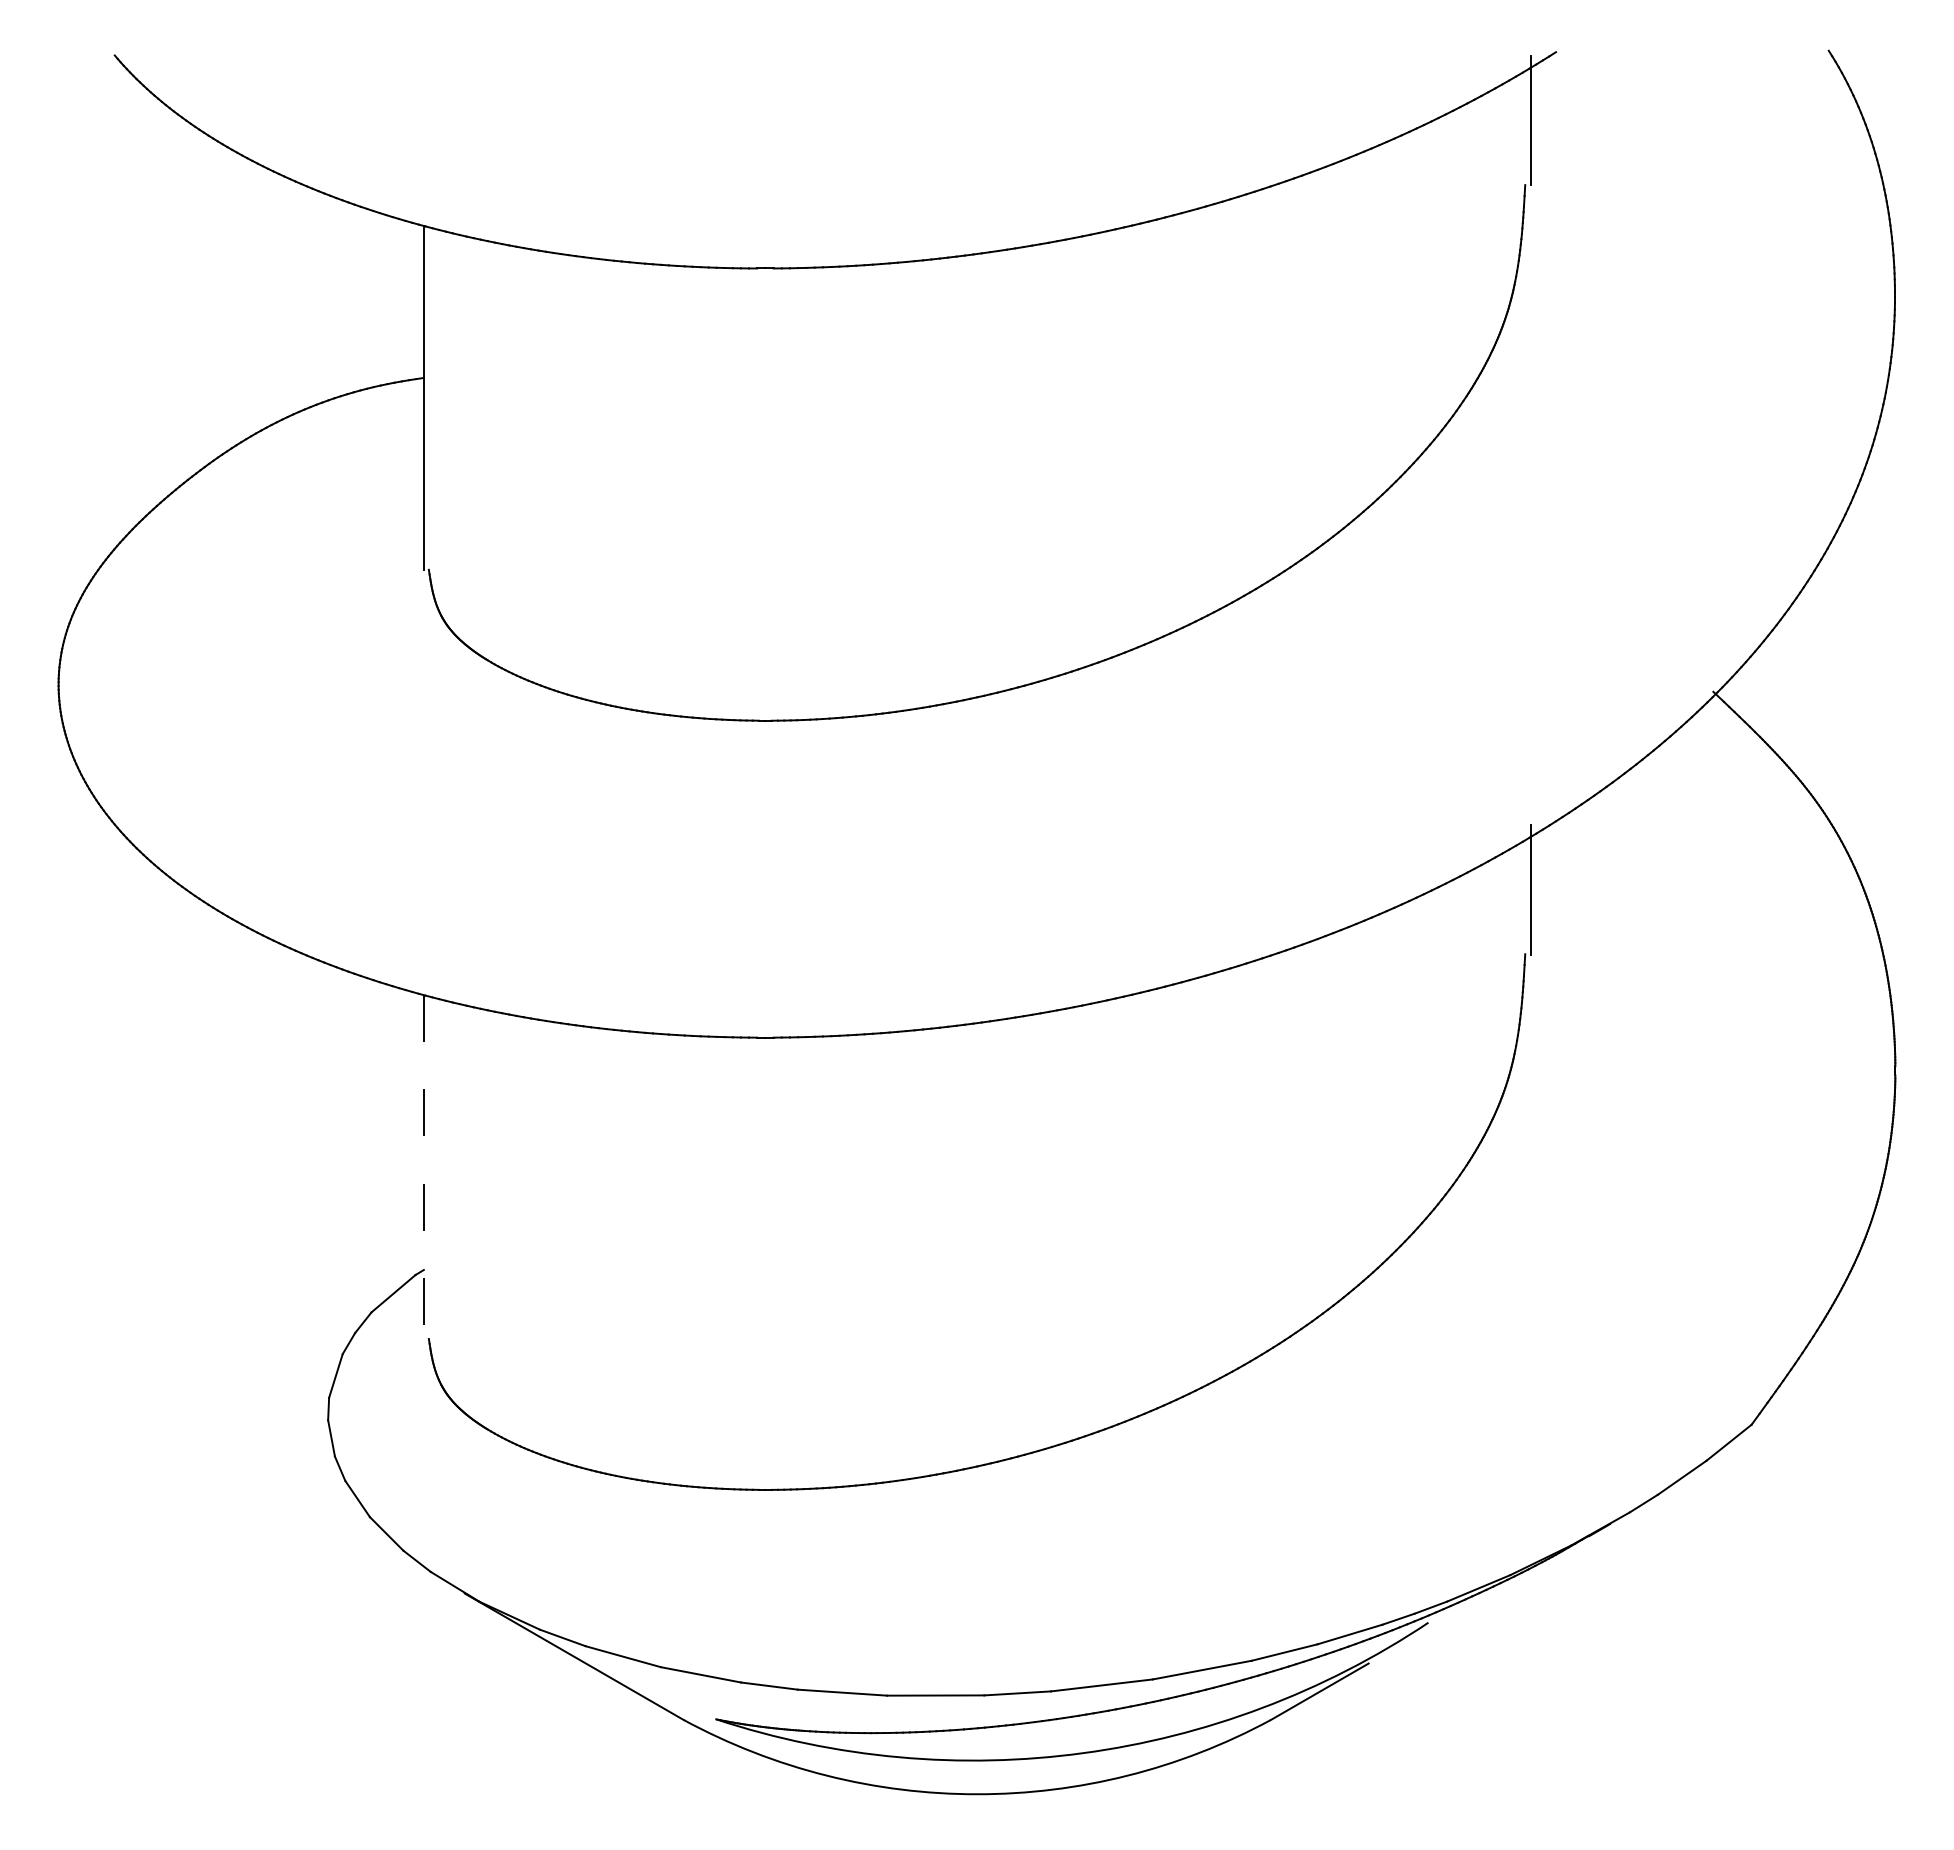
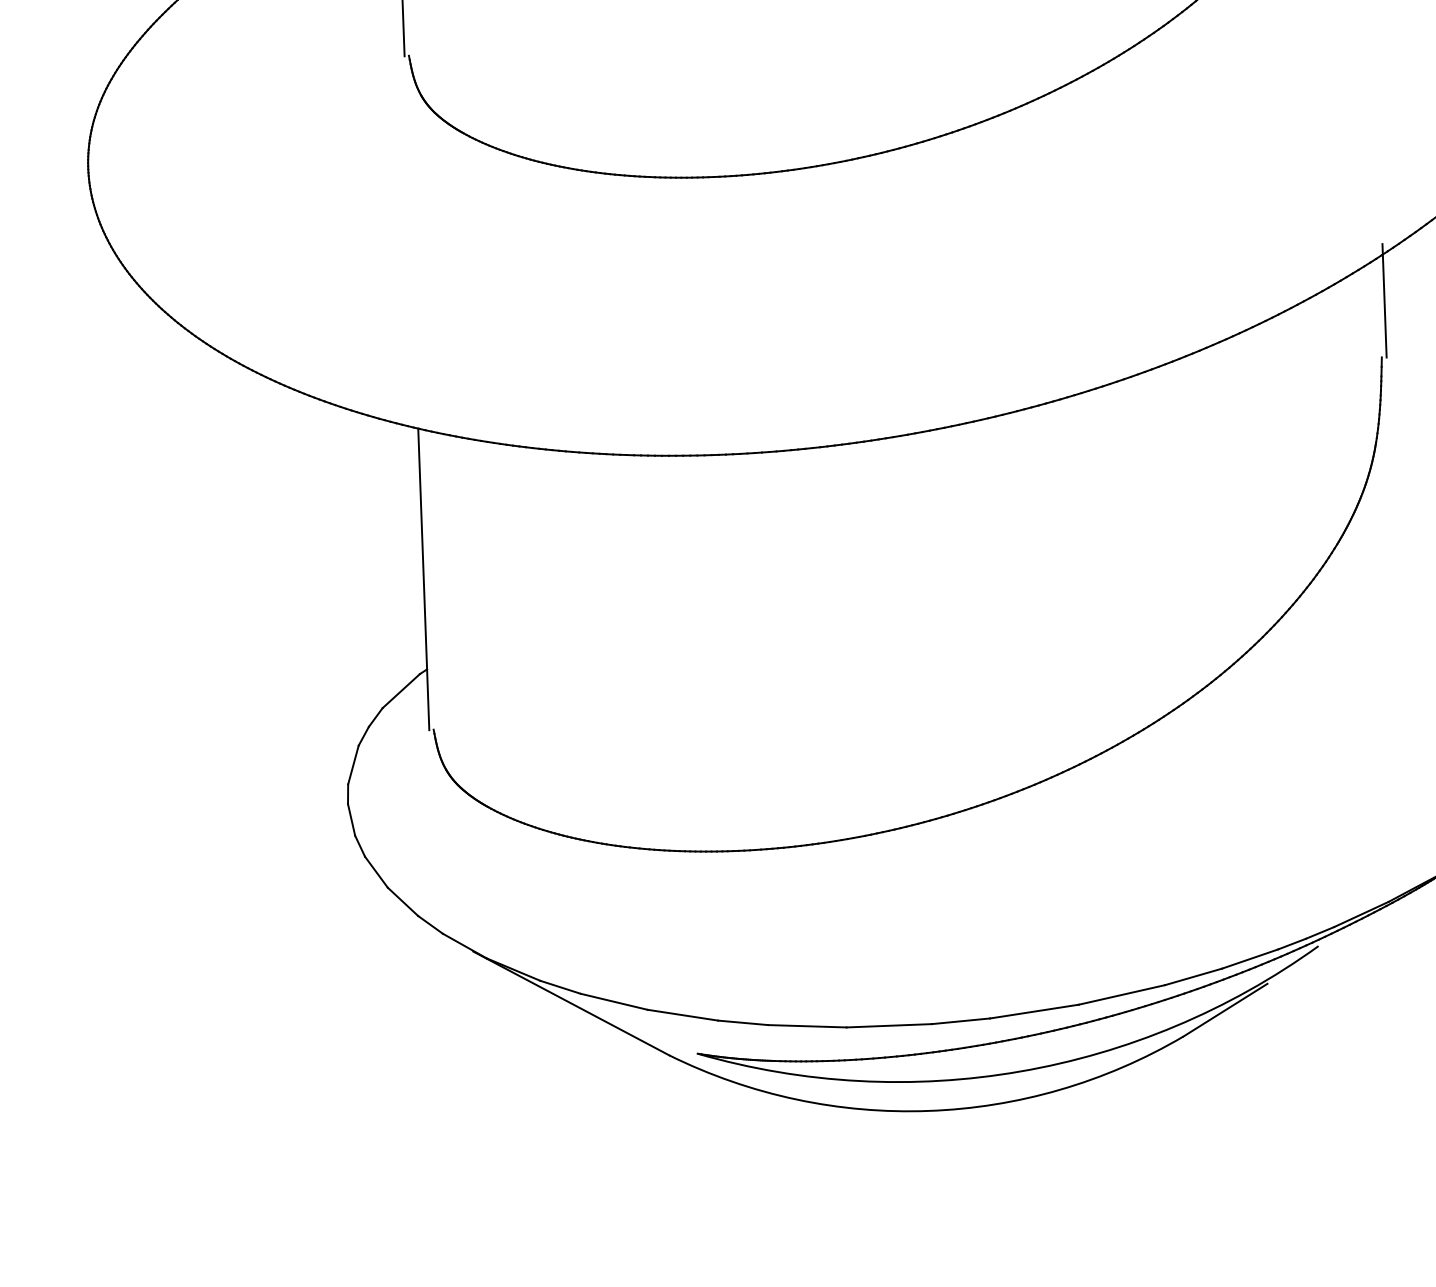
line: (423, 1167) -> (423, 579), dashed -> solid

